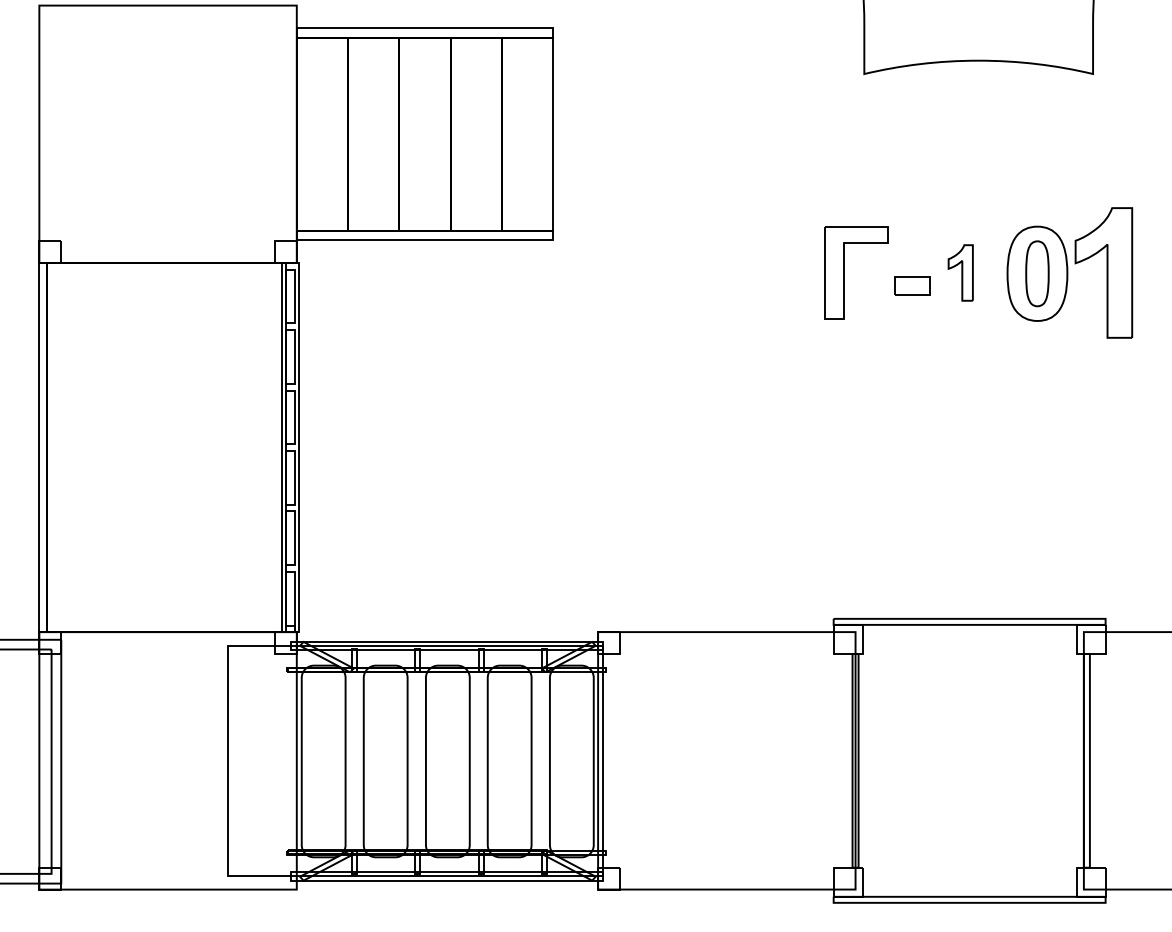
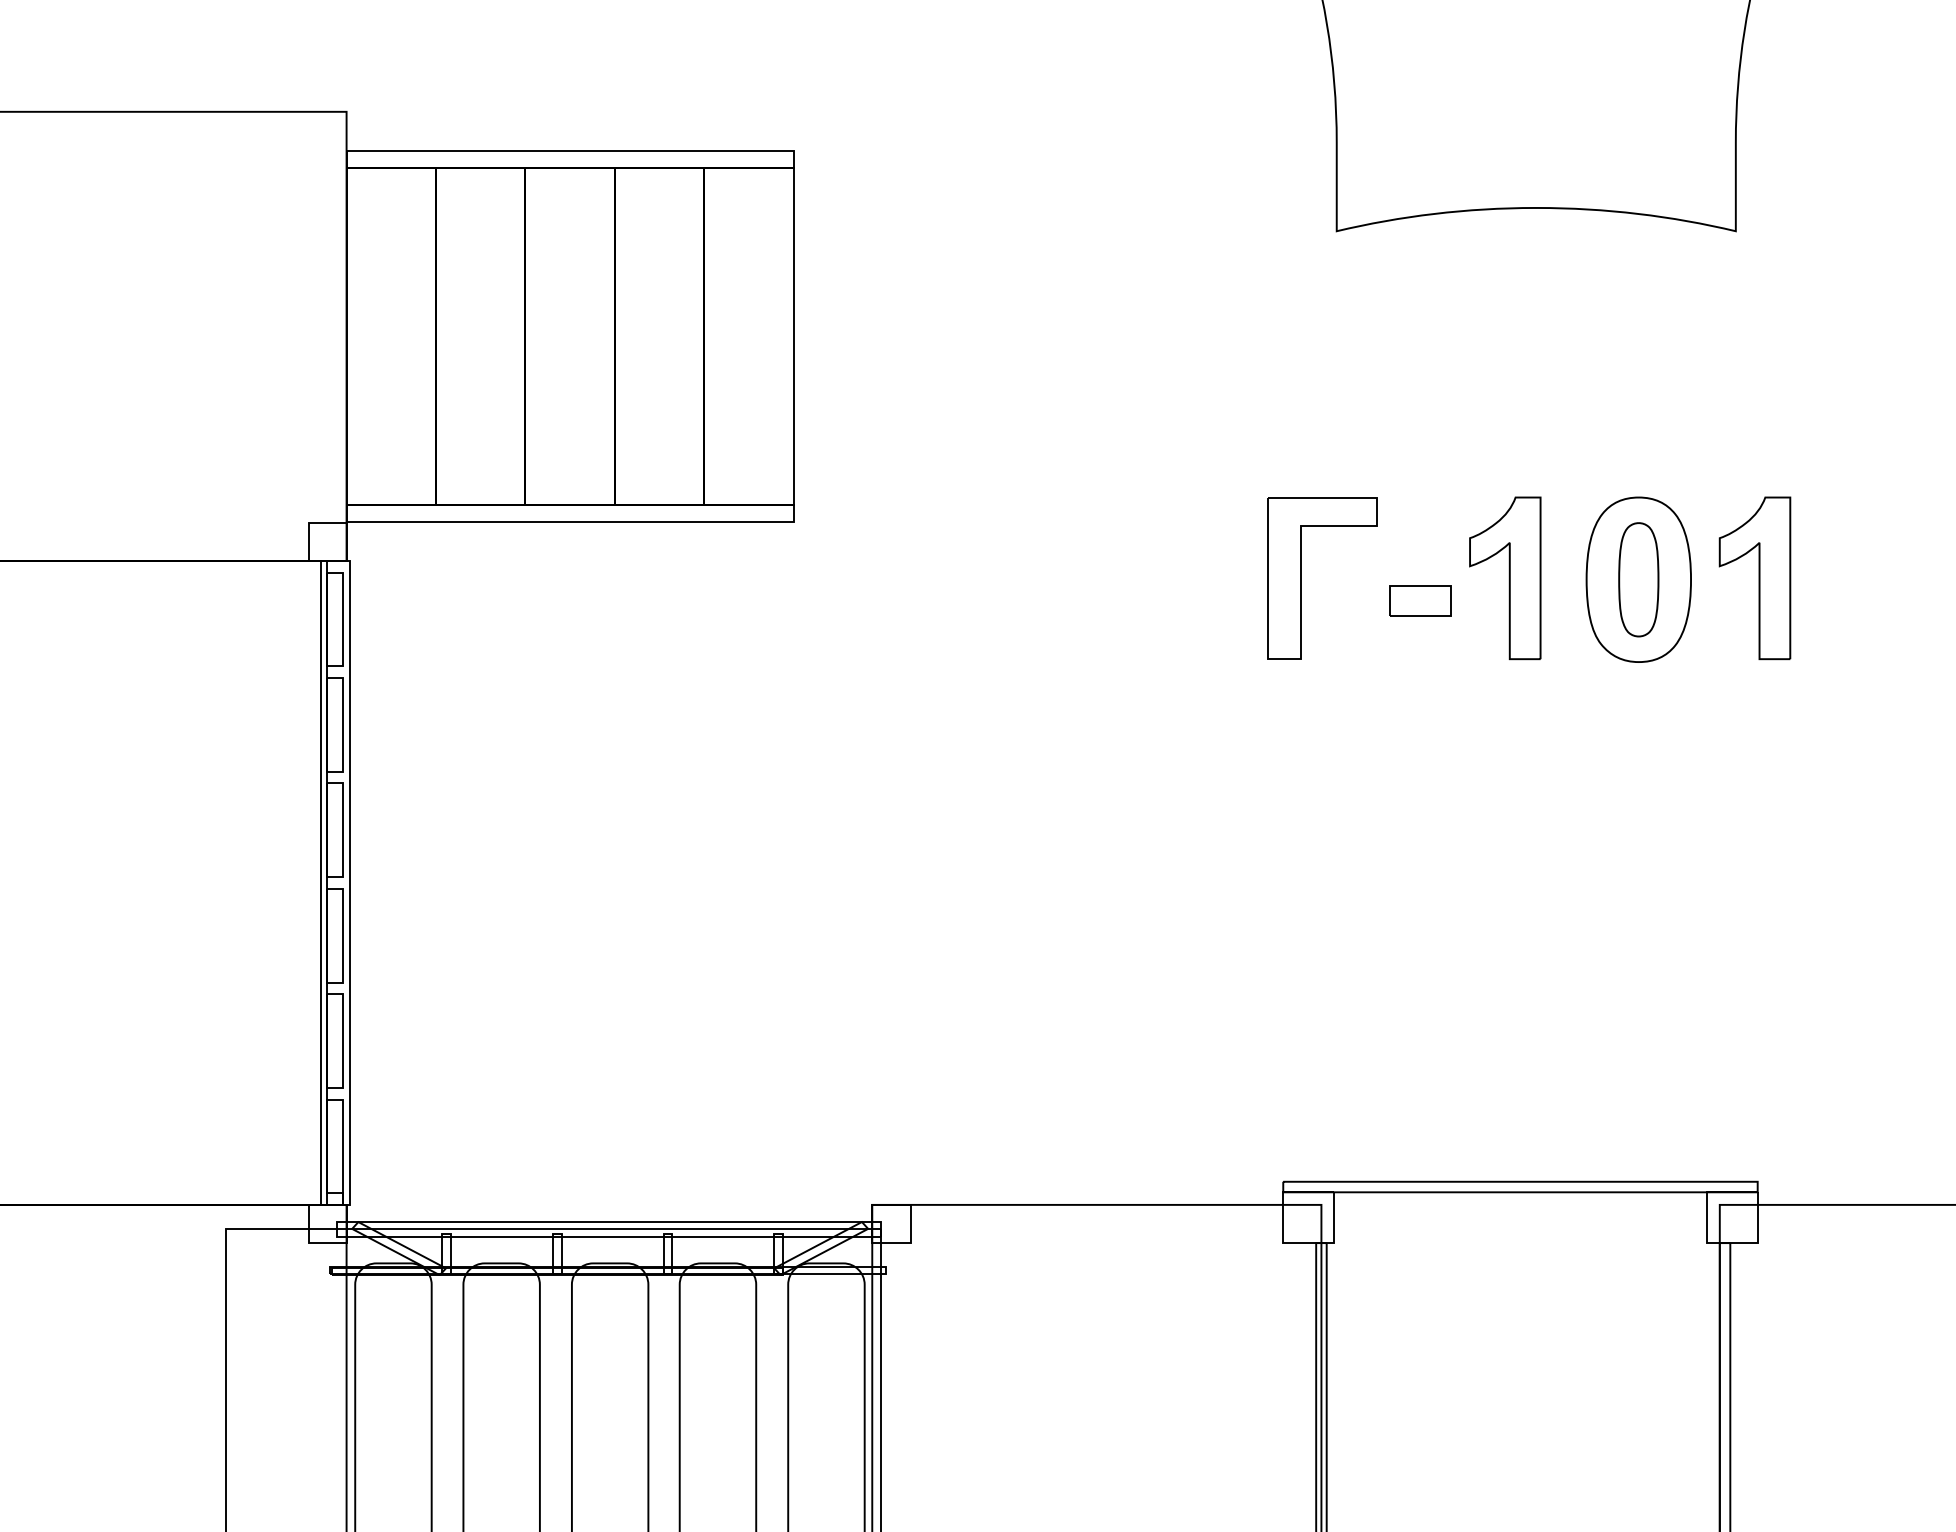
part: (960, 272) -> (1504, 577), size x1.67
part: (1104, 272) -> (1755, 577), size x0.71

